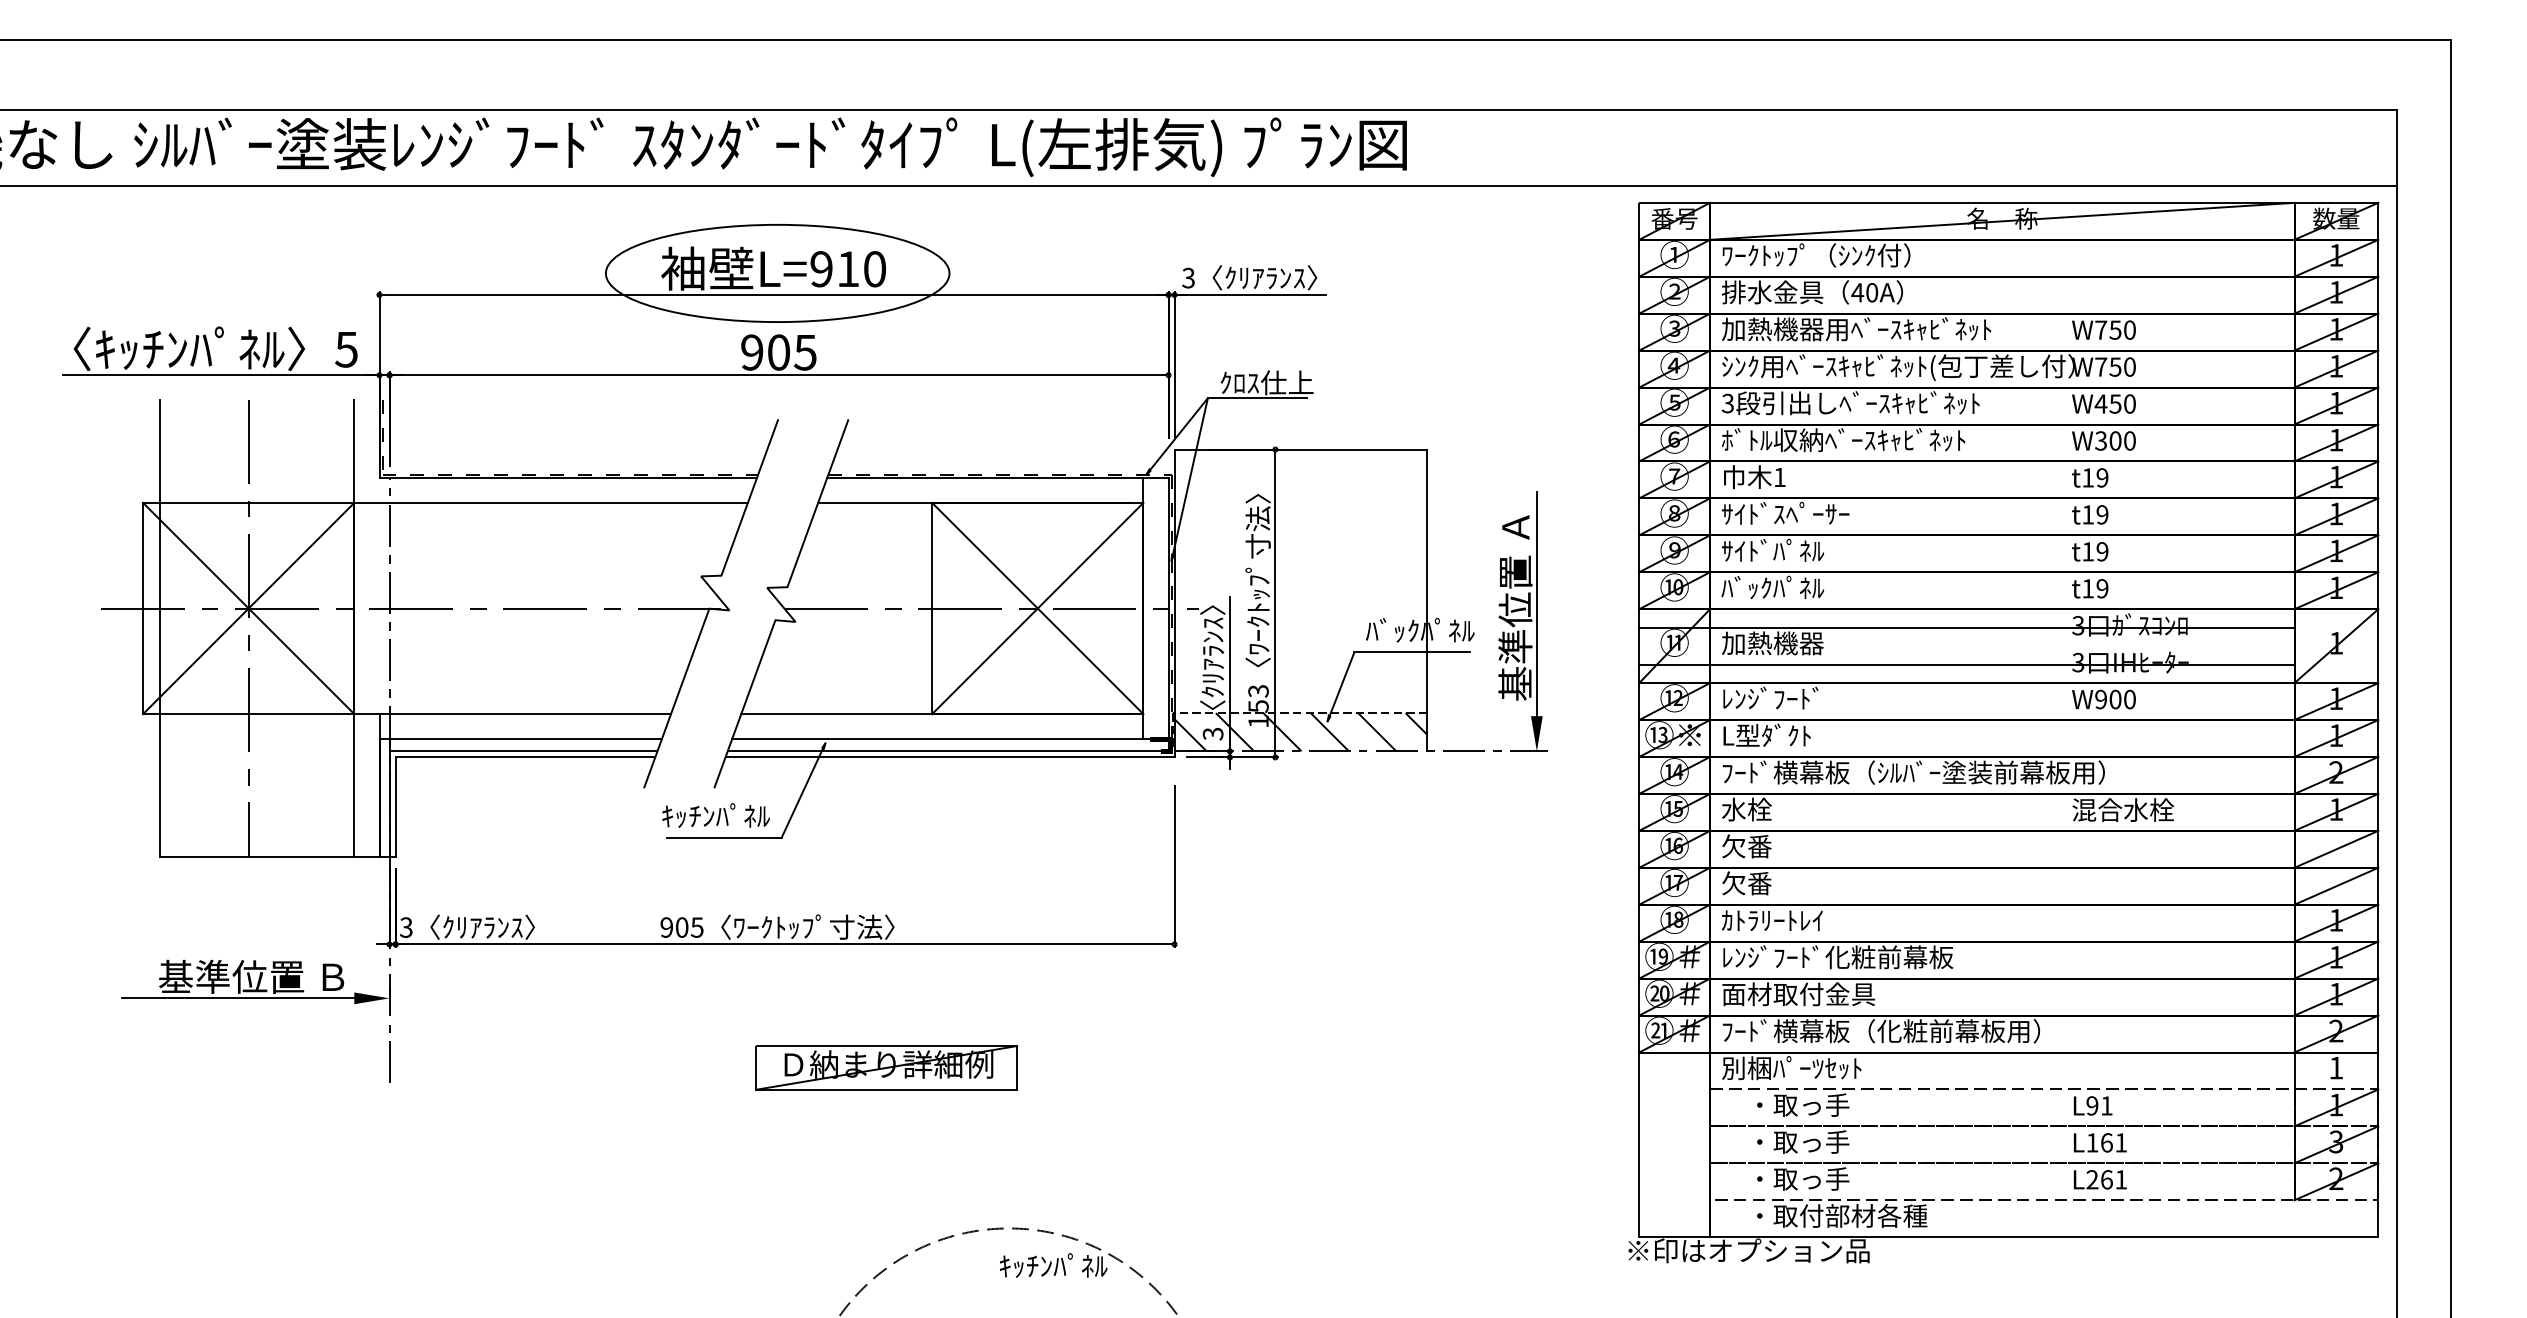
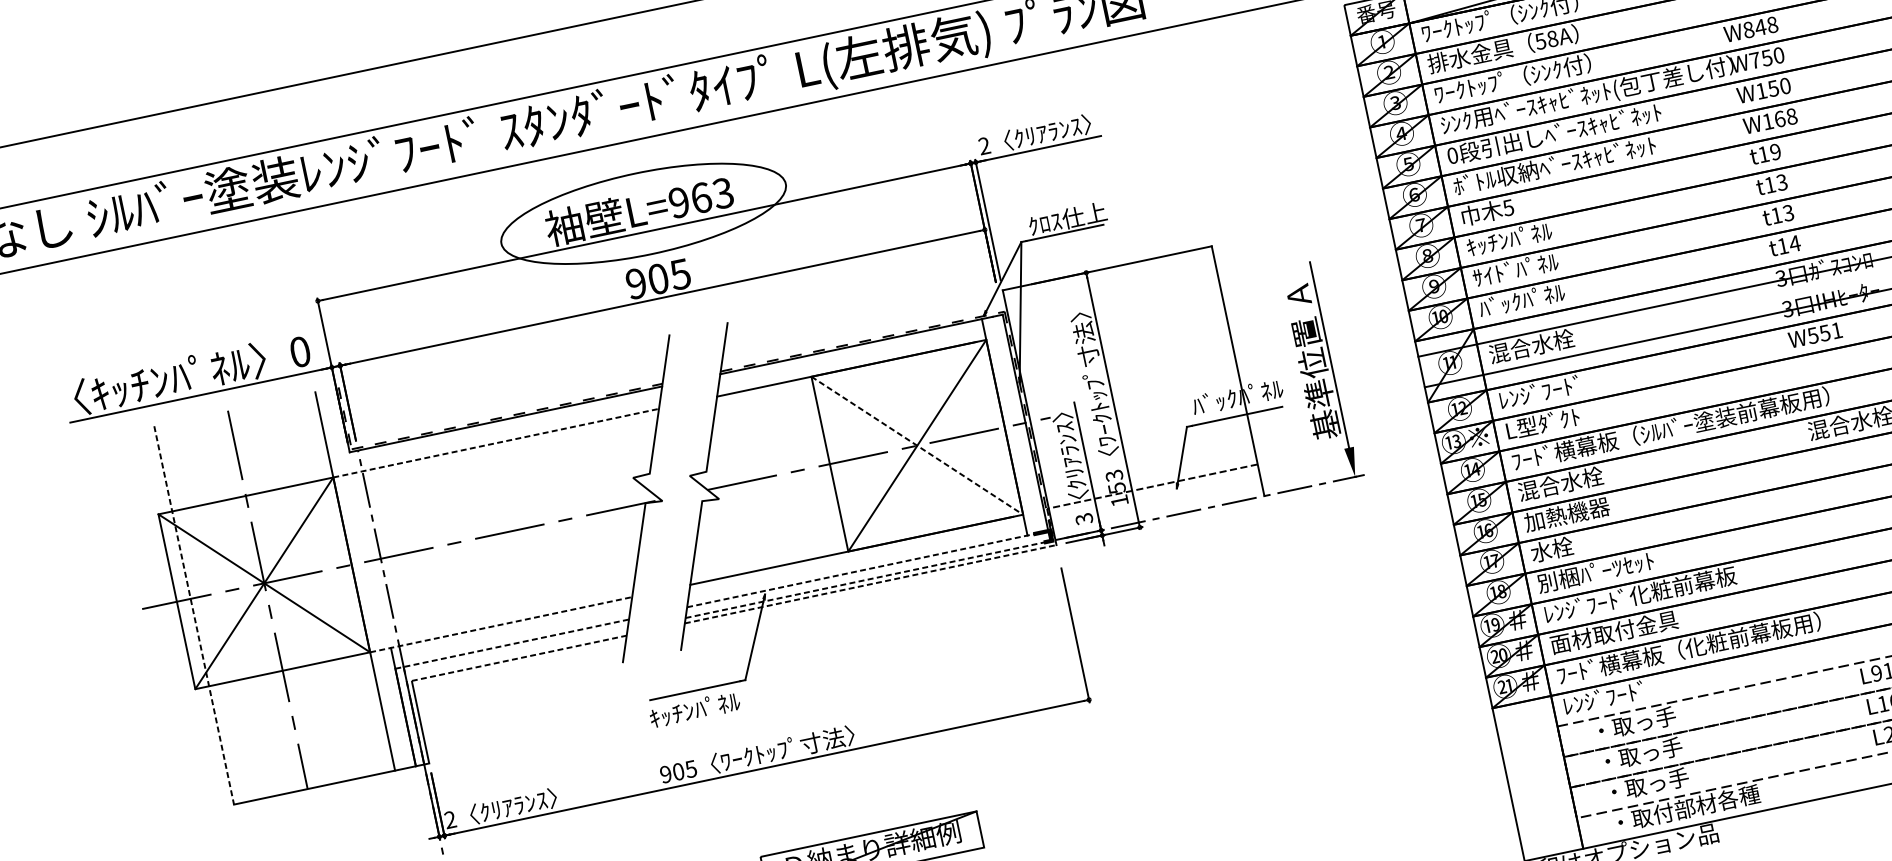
text: (861, 269) -> (712, 195), L=910 -> L=963
text: (1188, 278) -> (984, 146), 3 -> 2
text: (1864, 292) -> (1546, 40), 40A -> 58A
text: (1856, 329) -> (1546, 72), 加熱機器用ﾍﾞｰｽｷｬﾋﾞﾈｯﾄ -> ﾜｰｸﾄｯﾌﾟ（ｼﾝｸ付）
text: (2115, 329) -> (1760, 26), W750 -> W848
text: (346, 349) -> (300, 351), 5 -> 0
text: (1727, 403) -> (1452, 155), 3 -> 0
text: (2100, 403) -> (1760, 90), W450 -> W150
text: (2115, 440) -> (1779, 118), W300 -> W168
text: (1779, 477) -> (1508, 207), 1 -> 5
line: (551, 502) -> (496, 442), solid -> dashed
text: (1785, 513) -> (1519, 236), ｻｲﾄﾞｽﾍﾟｰｻｰ -> ｷｯﾁﾝﾊﾟﾈﾙ
text: (2102, 514) -> (1781, 182), t19 -> t13
text: (2102, 551) -> (1788, 212), t19 -> t13
text: (2102, 588) -> (1794, 243), t19 -> t14
line: (1038, 608) -> (917, 445), solid -> dashed
line: (159, 628) -> (193, 615), solid -> dashed
text: (1772, 643) -> (1531, 346), 加熱機器 -> 混合水栓
text: (2115, 699) -> (1825, 333), W900 -> W551
line: (513, 714) -> (501, 624), solid -> dashed
hatch: (1300, 732) -> (1156, 502), removed
line: (521, 739) -> (512, 644), solid -> dashed
line: (950, 739) -> (867, 569), solid -> dashed
line: (523, 751) -> (516, 653), removed
line: (948, 751) -> (868, 579), solid -> dashed
line: (525, 757) -> (519, 658), solid -> dashed
line: (950, 757) -> (871, 584), solid -> dashed
text: (1772, 809) -> (1560, 483), 水栓 -> 混合水栓
text: (715, 815) -> (694, 709), moved
text: (1772, 846) -> (1566, 514), 欠番 -> 加熱機器
text: (1746, 883) -> (1551, 549), 欠番 -> 水栓
text: (1791, 920) -> (1595, 572), ｶﾄﾗﾘｰﾄﾚｲ -> 別梱ﾊﾟｰﾂｾｯﾄ
text: (405, 927) -> (449, 819), 3 -> 2
text: (1791, 1068) -> (1621, 694), 別梱ﾊﾟｰﾂｾｯﾄ -> ﾚﾝｼﾞﾌｰﾄﾞ

